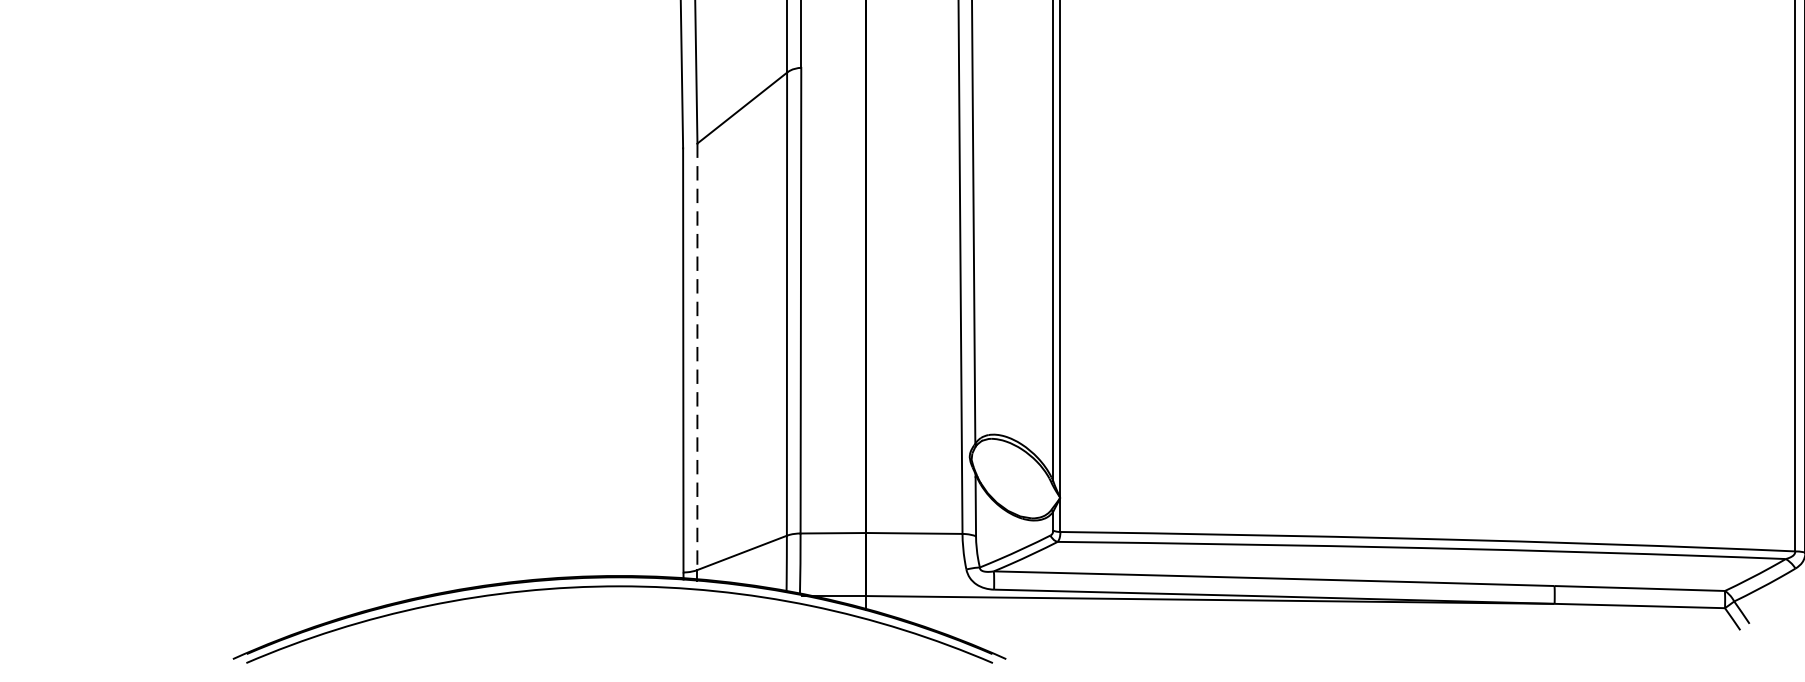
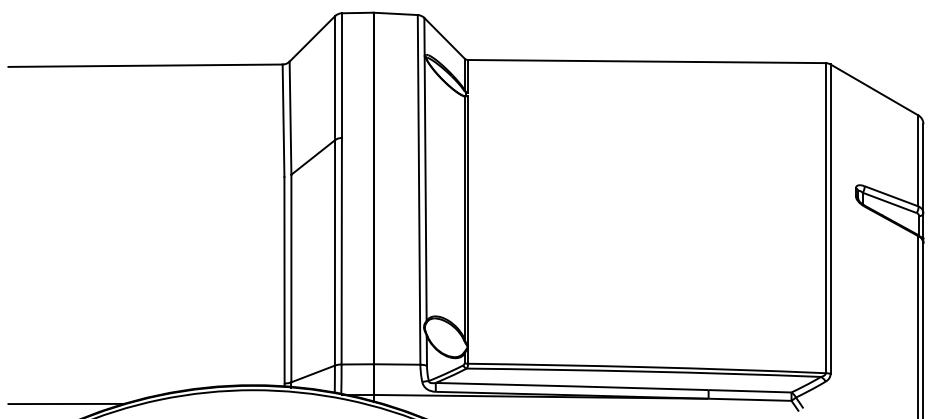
line: (697, 356) -> (291, 278), dashed -> solid
line: (235, 613) -> (66, 403), added

